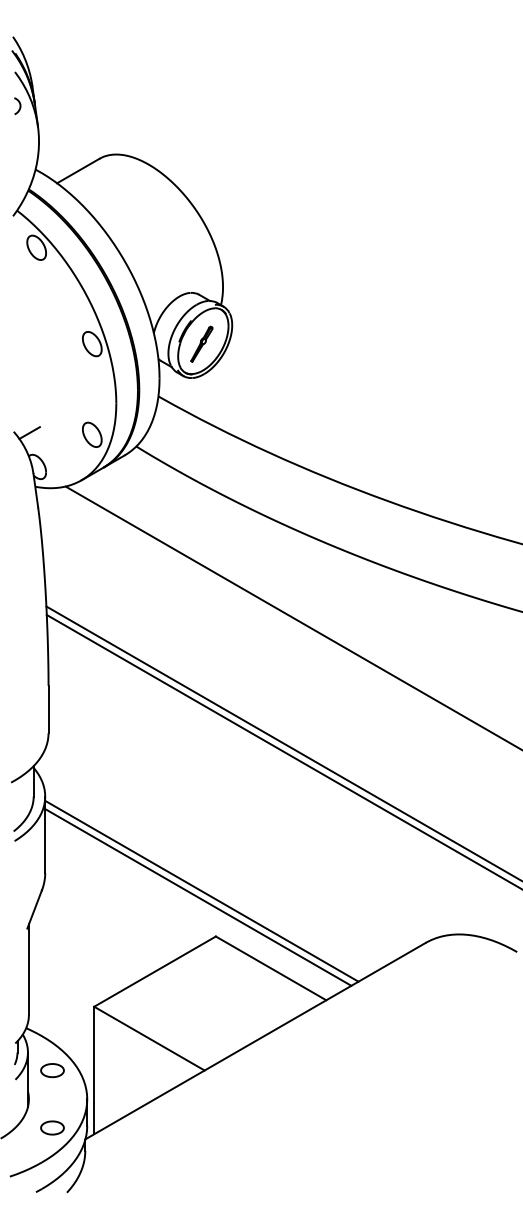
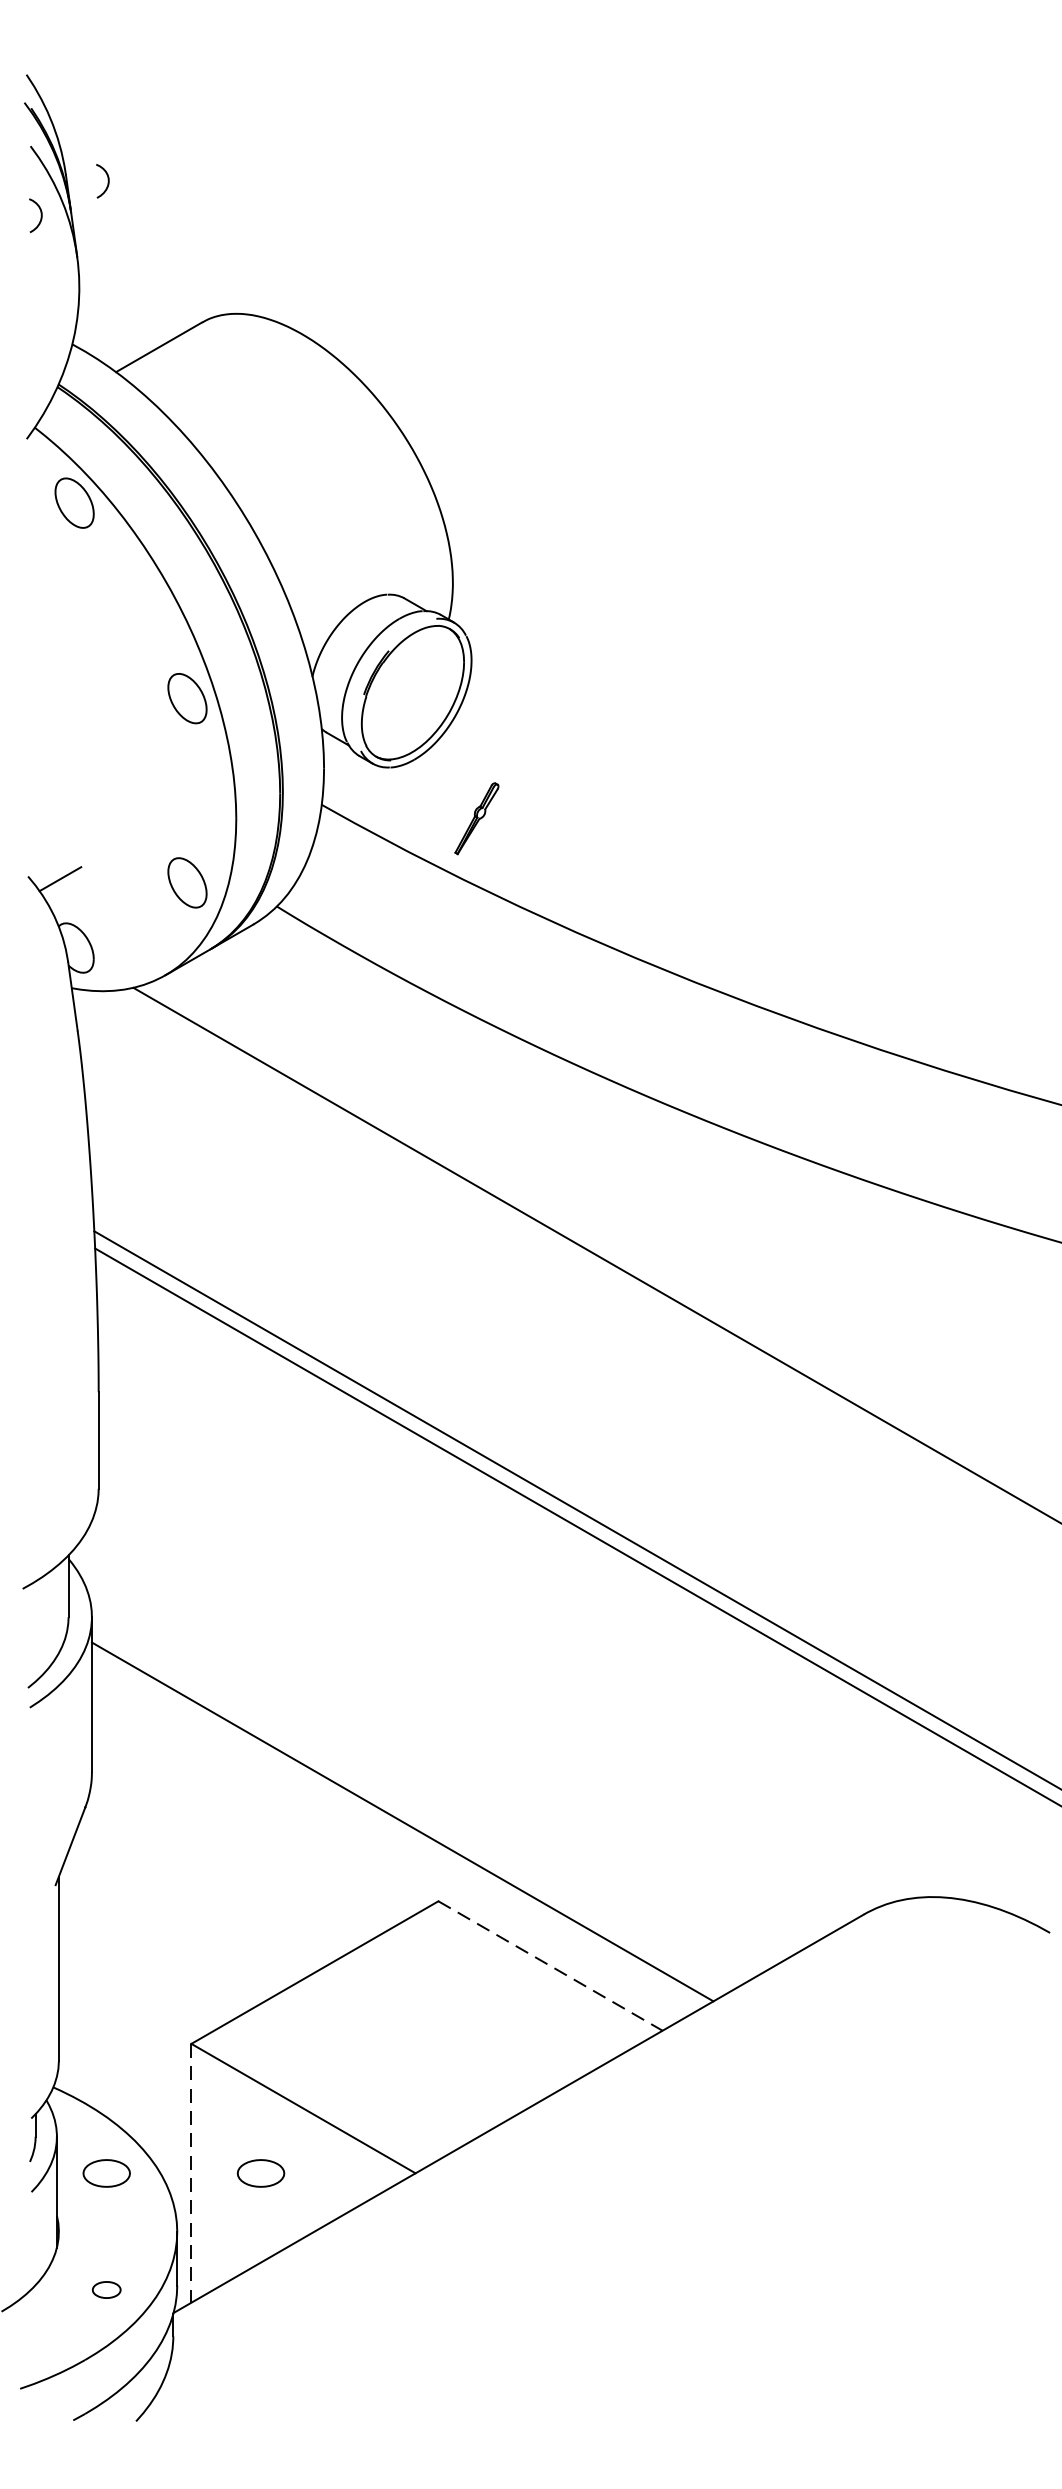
curve: (52, 89) -> (106, 181), added
part: (201, 343) -> (476, 817), moved
line: (201, 890) -> (409, 1807), removed
line: (271, 968) -> (551, 1966), solid -> dashed
line: (94, 1070) -> (191, 2173), solid -> dashed
part: (128, 1070) -> (260, 2173), added
part: (52, 1127) -> (106, 2288), size x0.6

